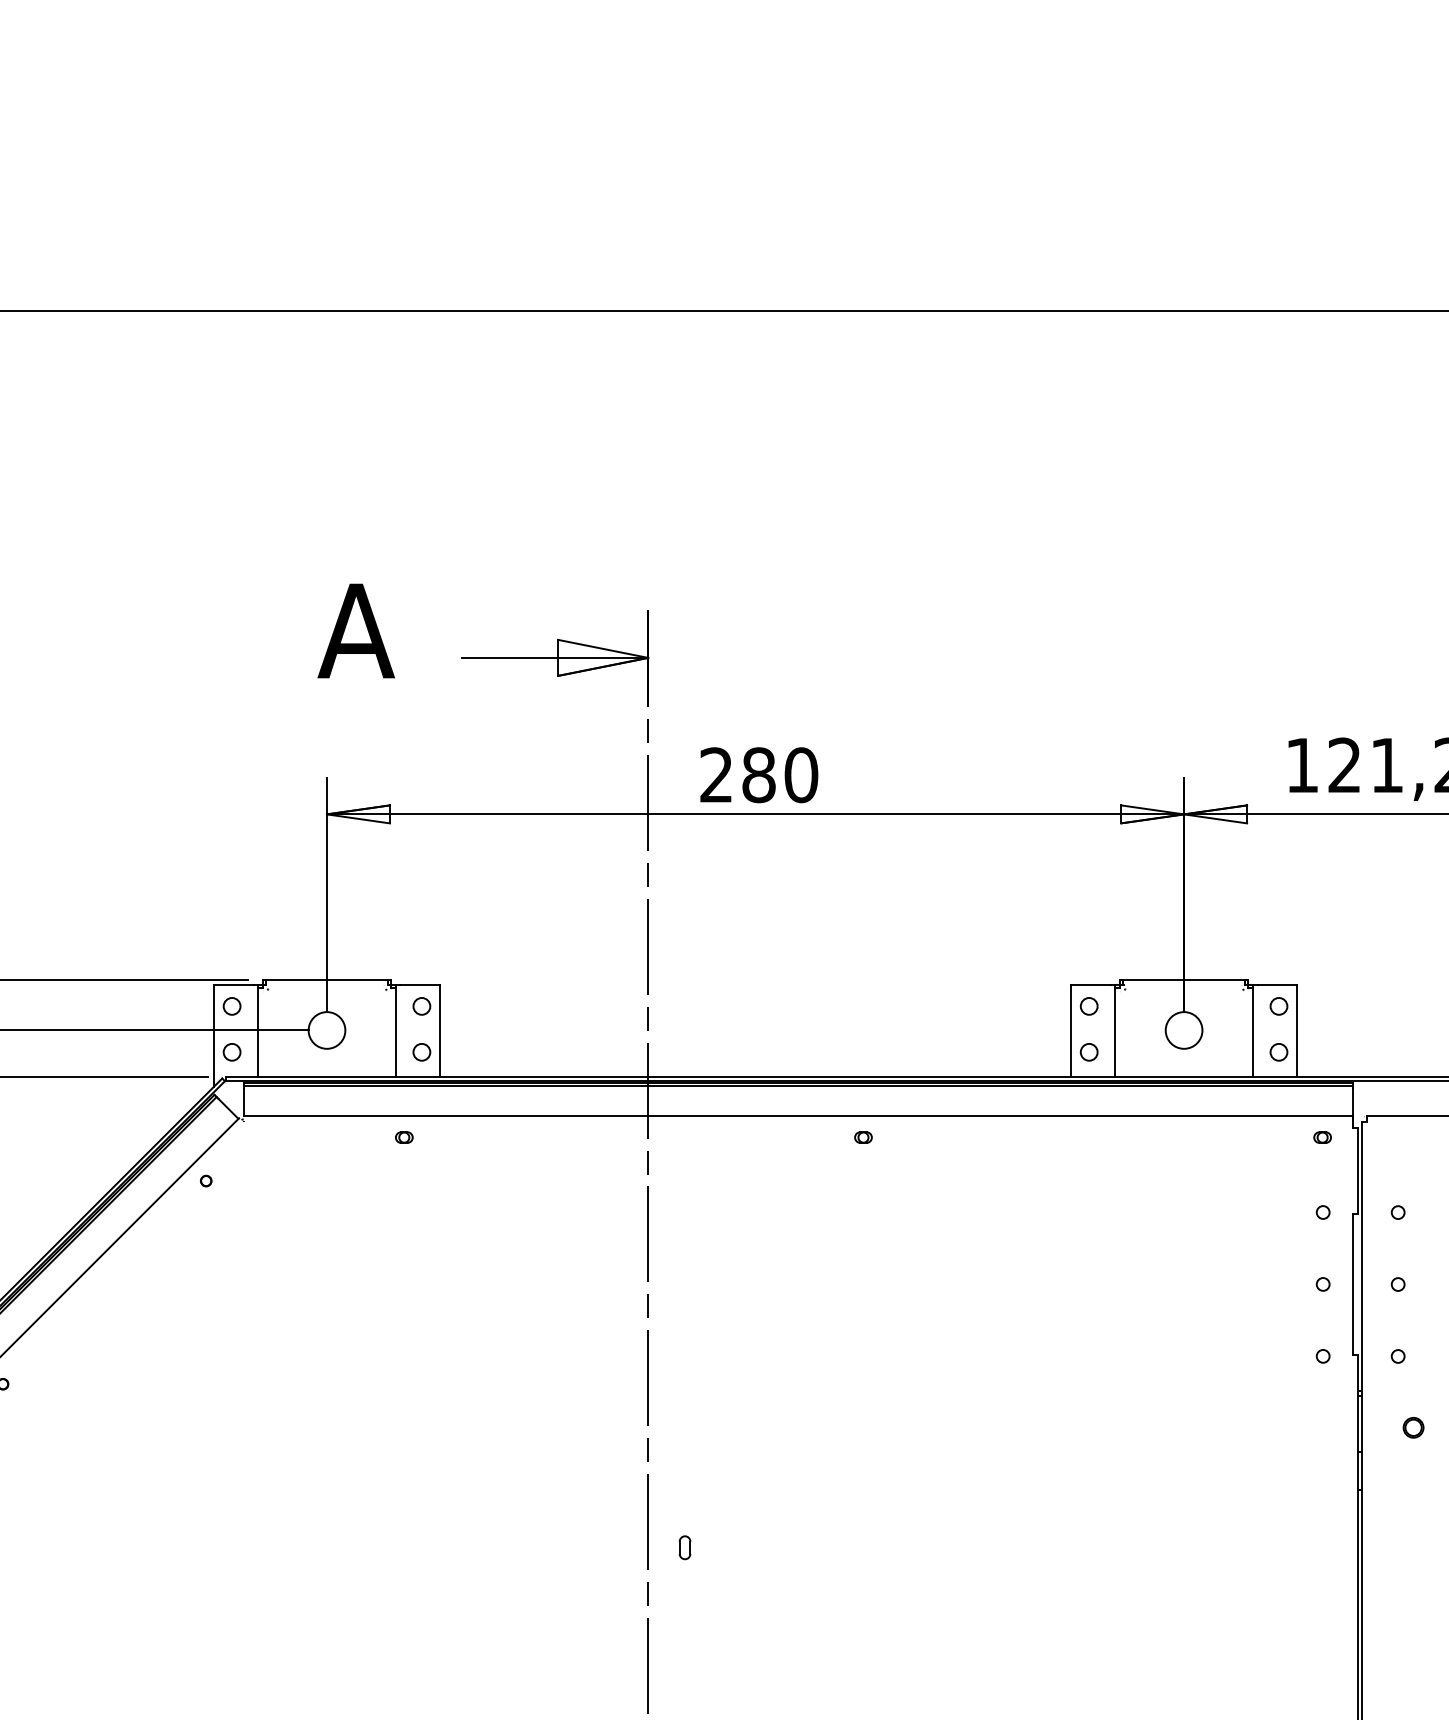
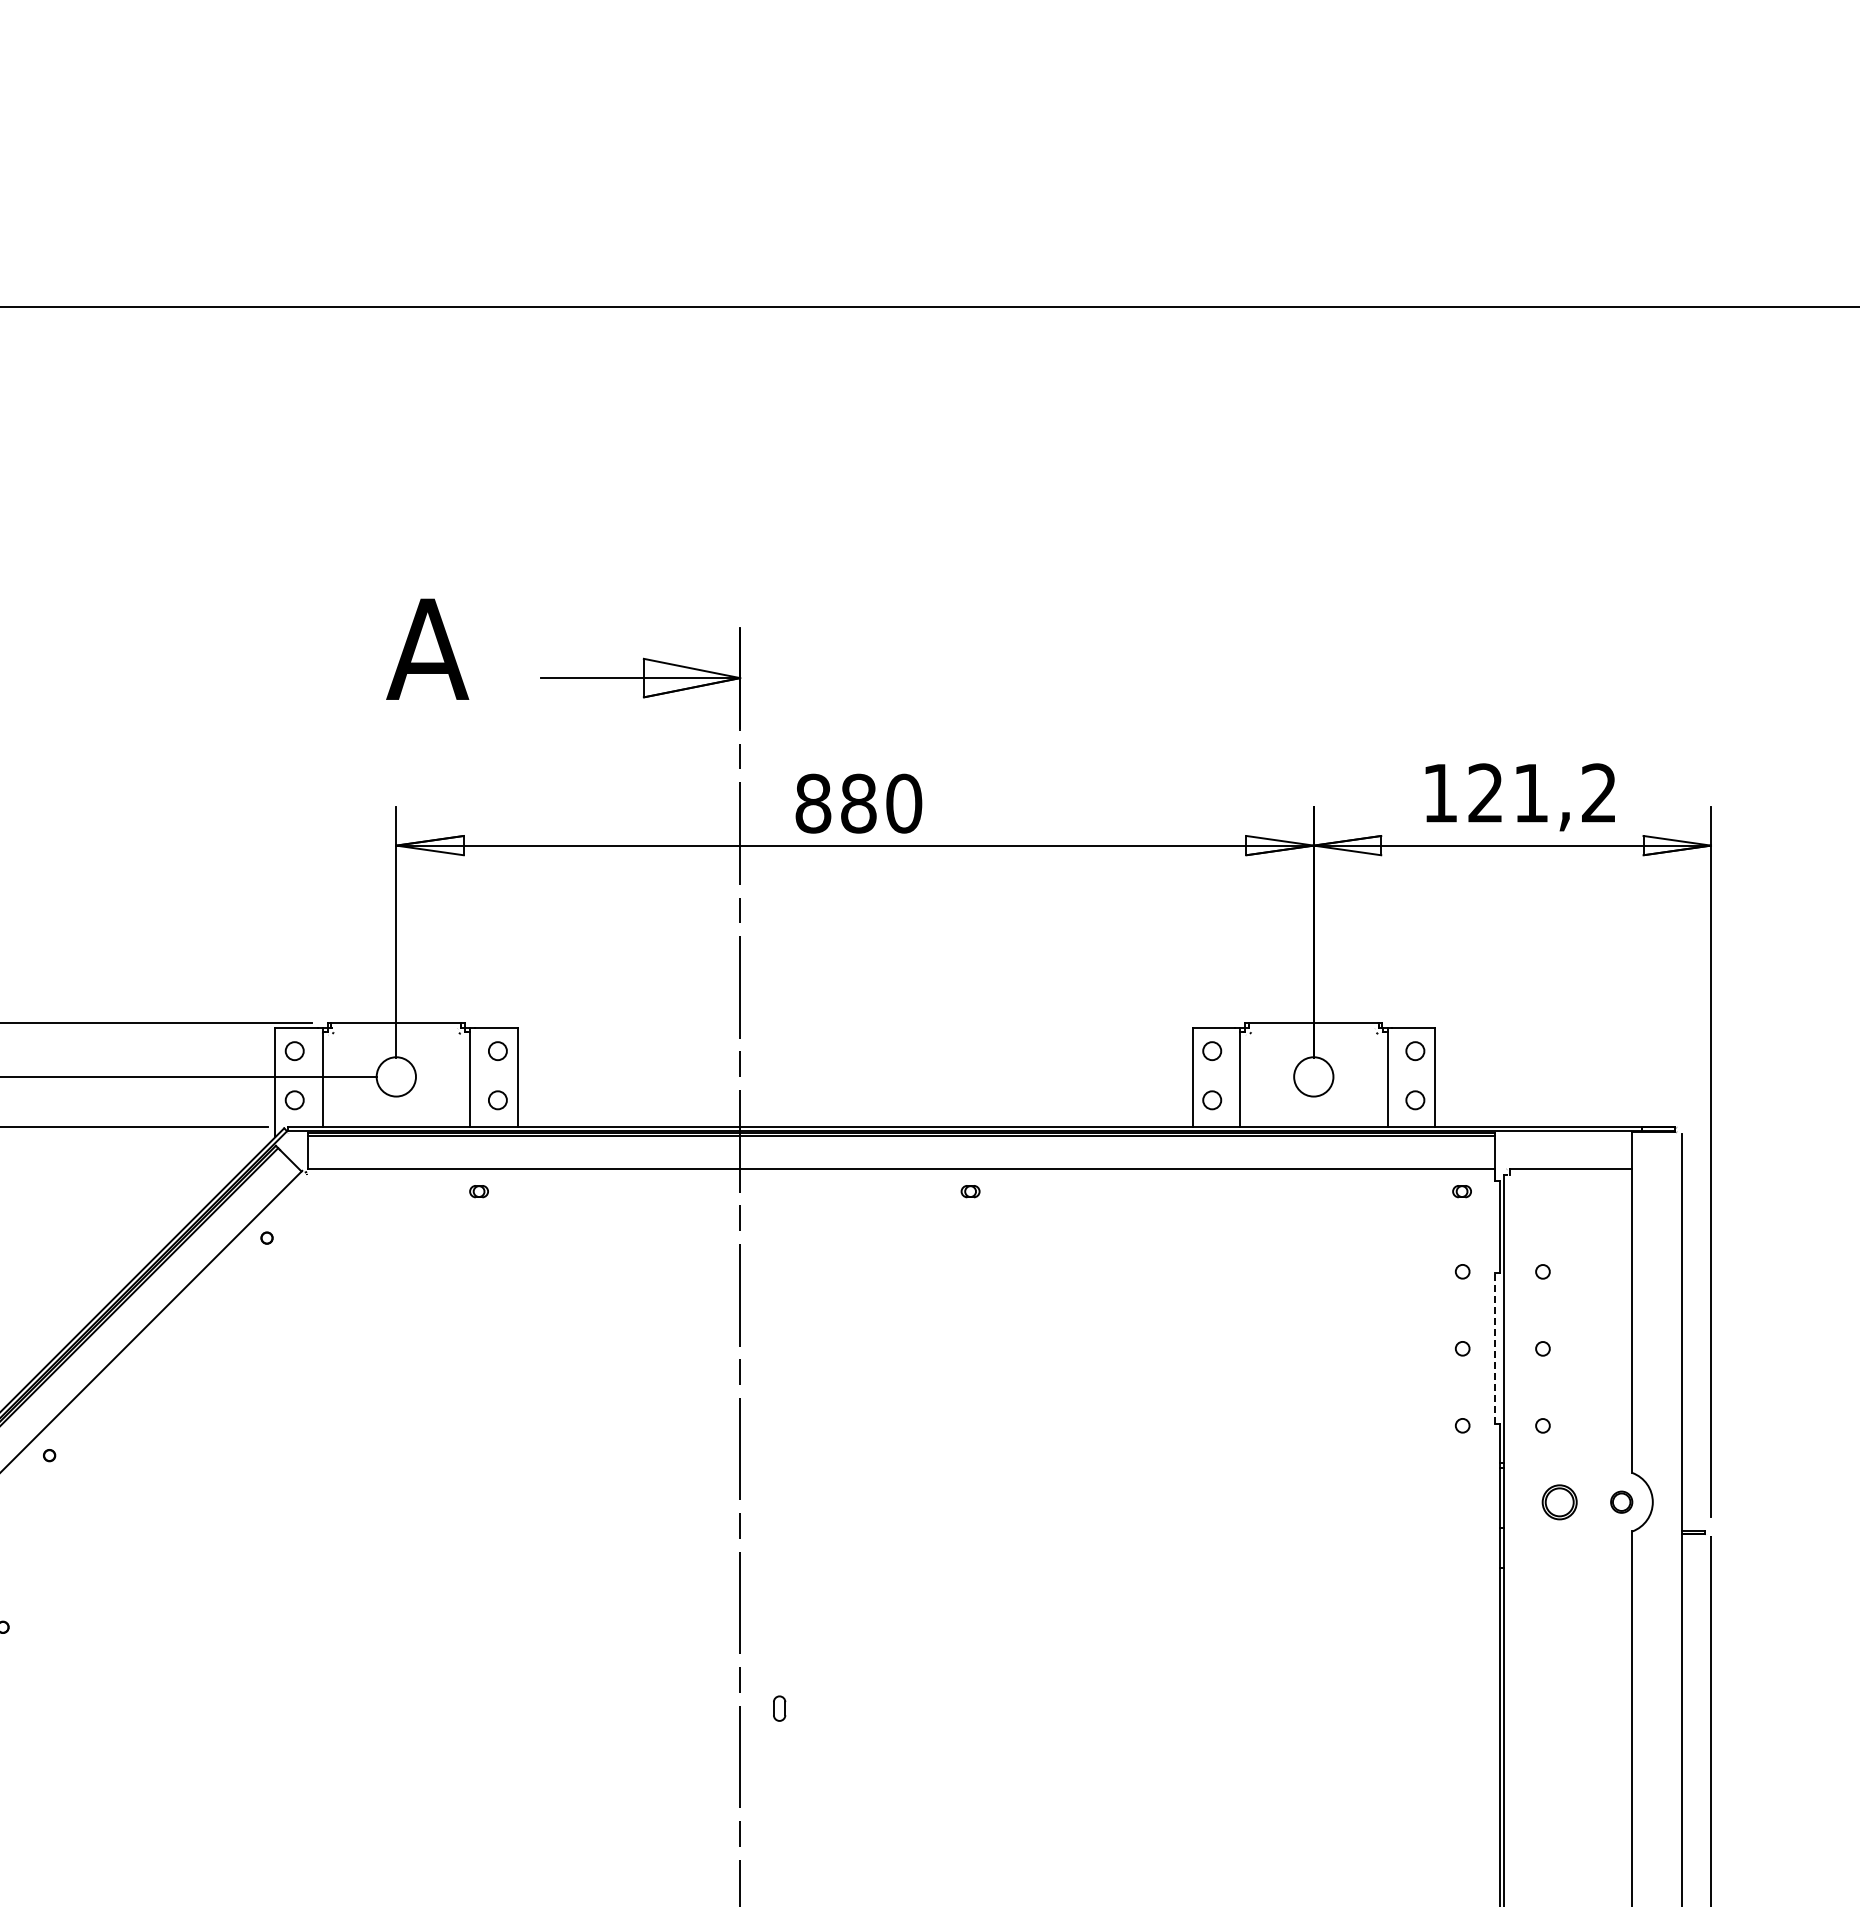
text: (716, 775) -> (813, 803), 280 -> 880
line: (1352, 1284) -> (1494, 1348), solid -> dashed
part: (1412, 1427) -> (1558, 1501), size x1.6
part: (684, 1547) -> (779, 1708), moved

